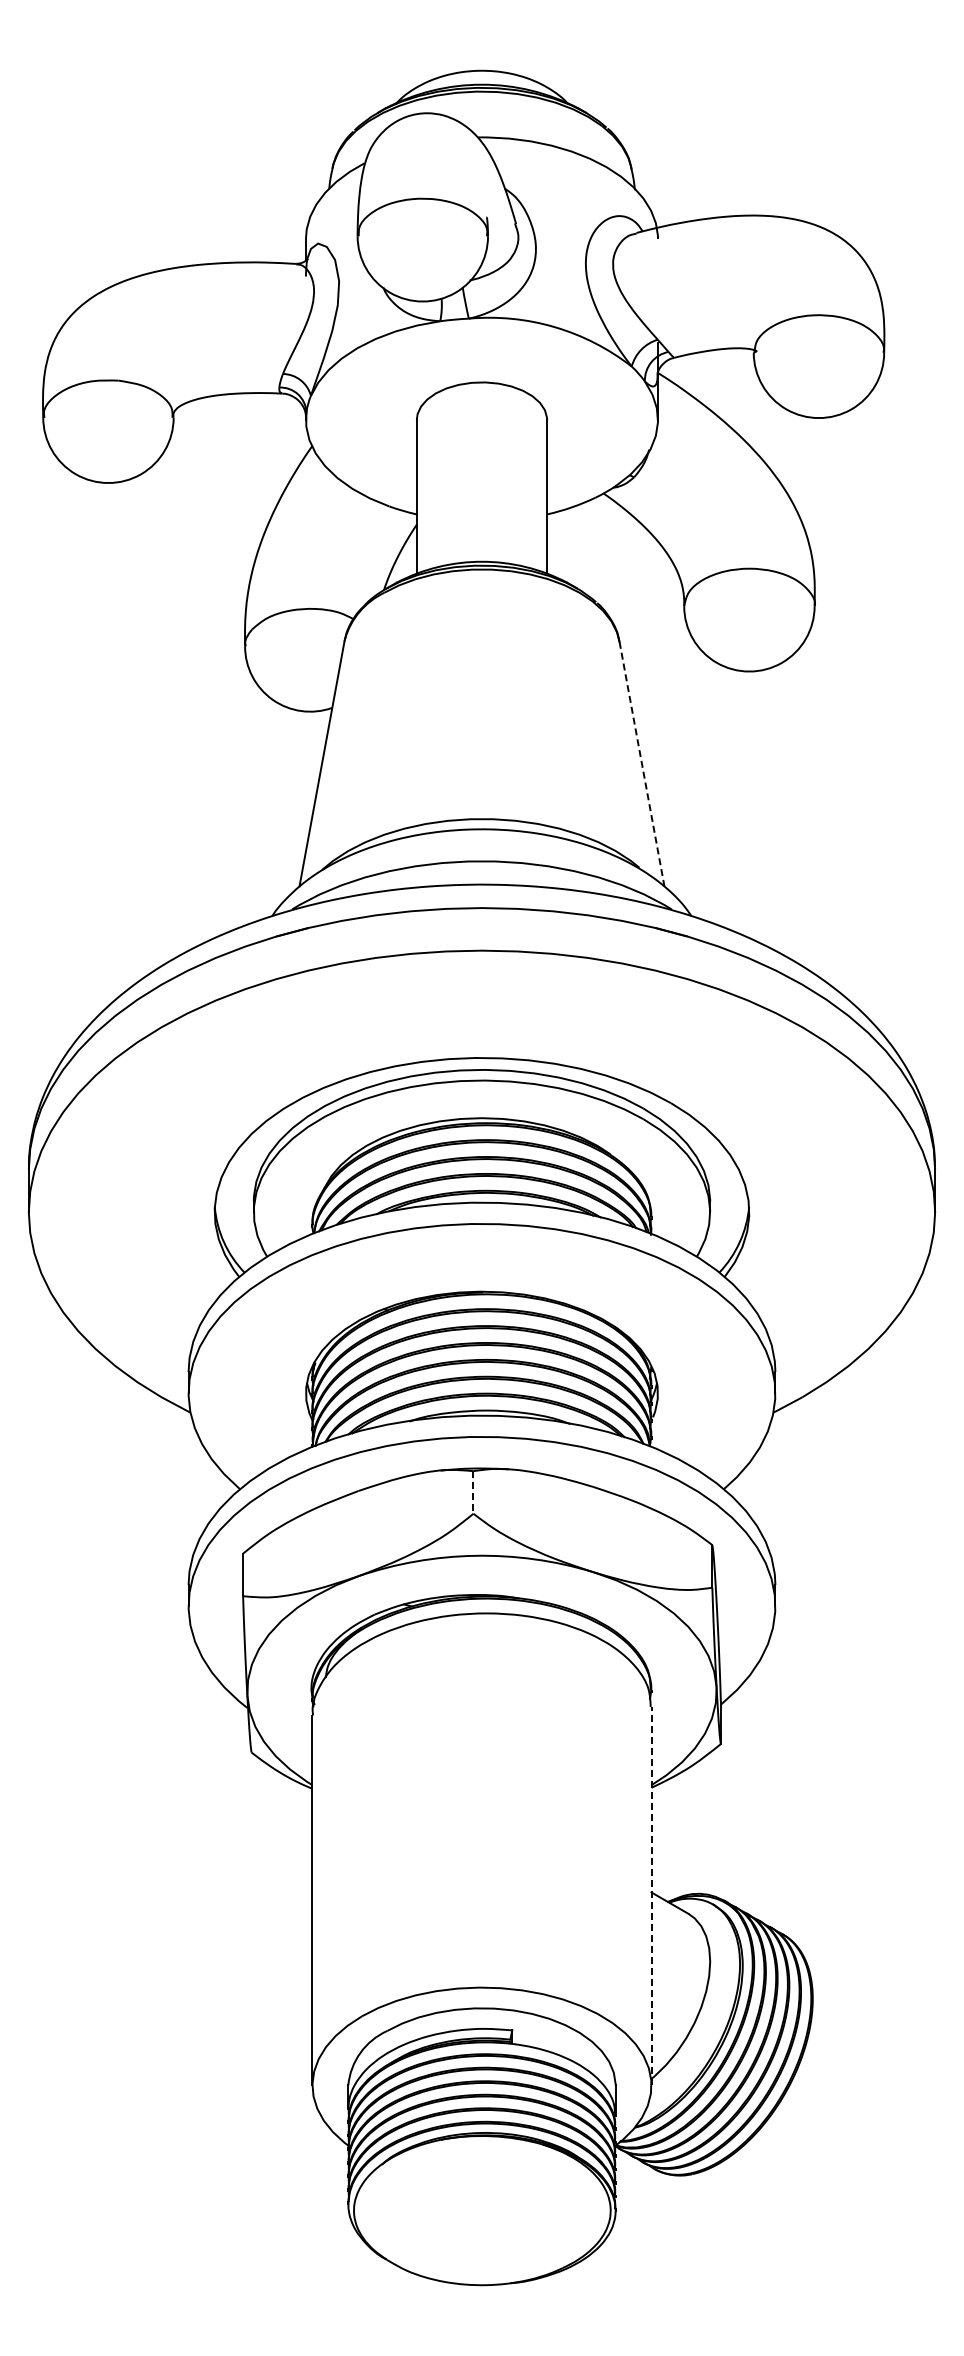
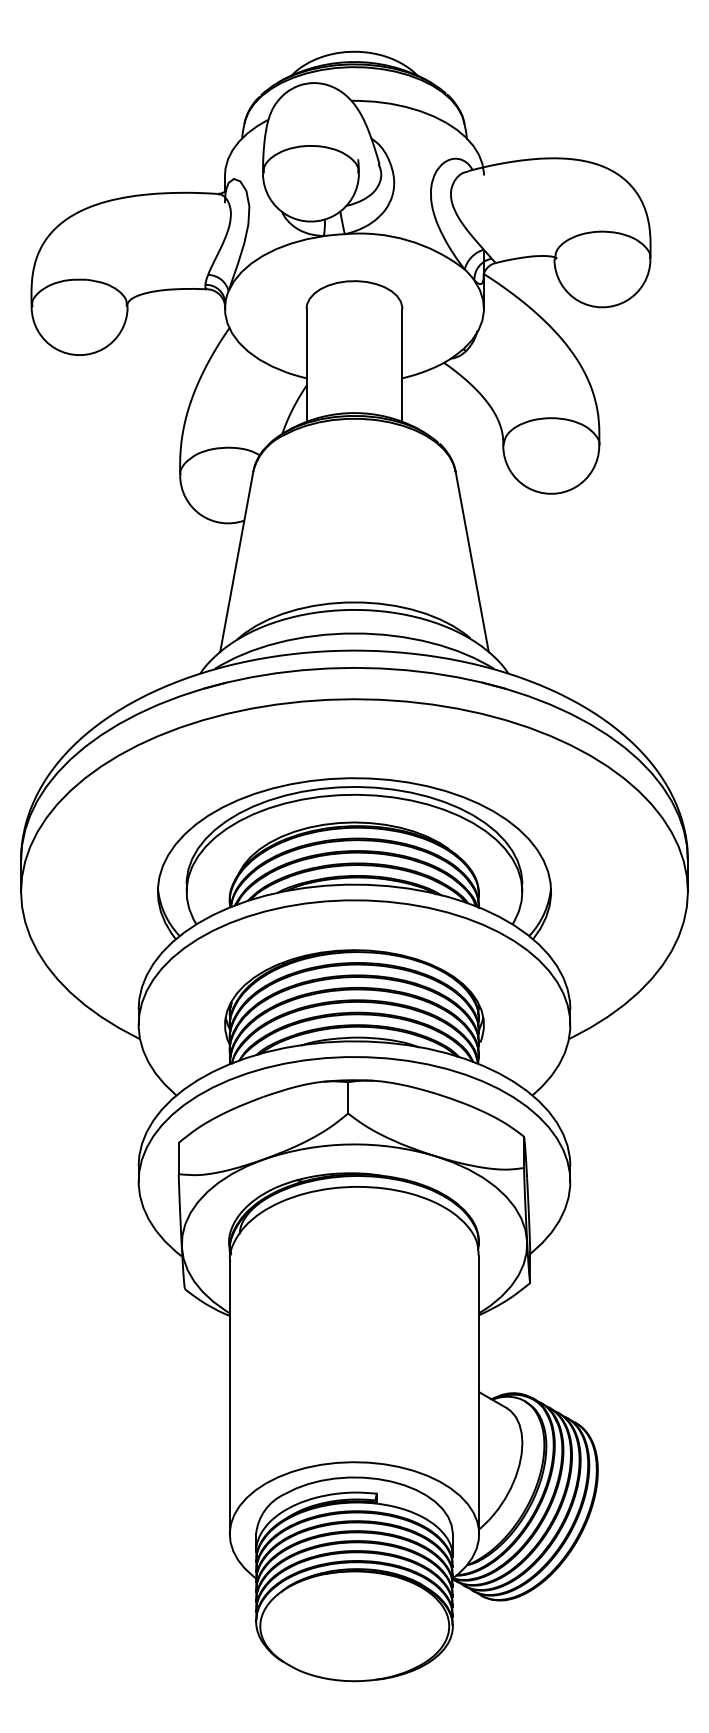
line: (641, 763) -> (471, 561), dashed -> solid
line: (473, 1492) -> (348, 1097), dashed -> solid
line: (651, 1895) -> (479, 1394), dashed -> solid

